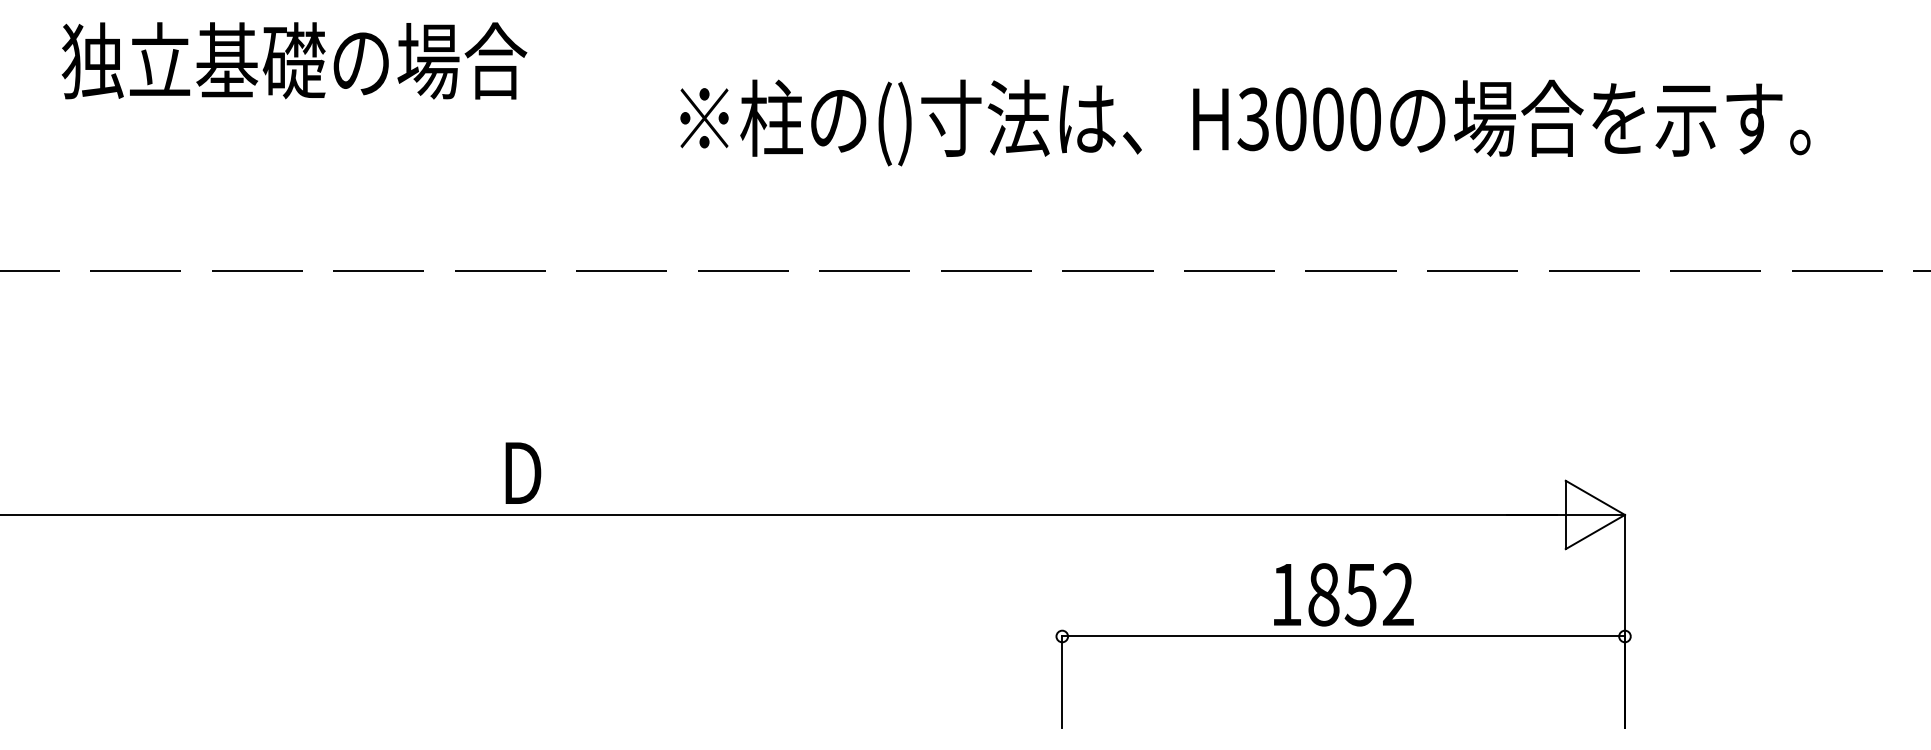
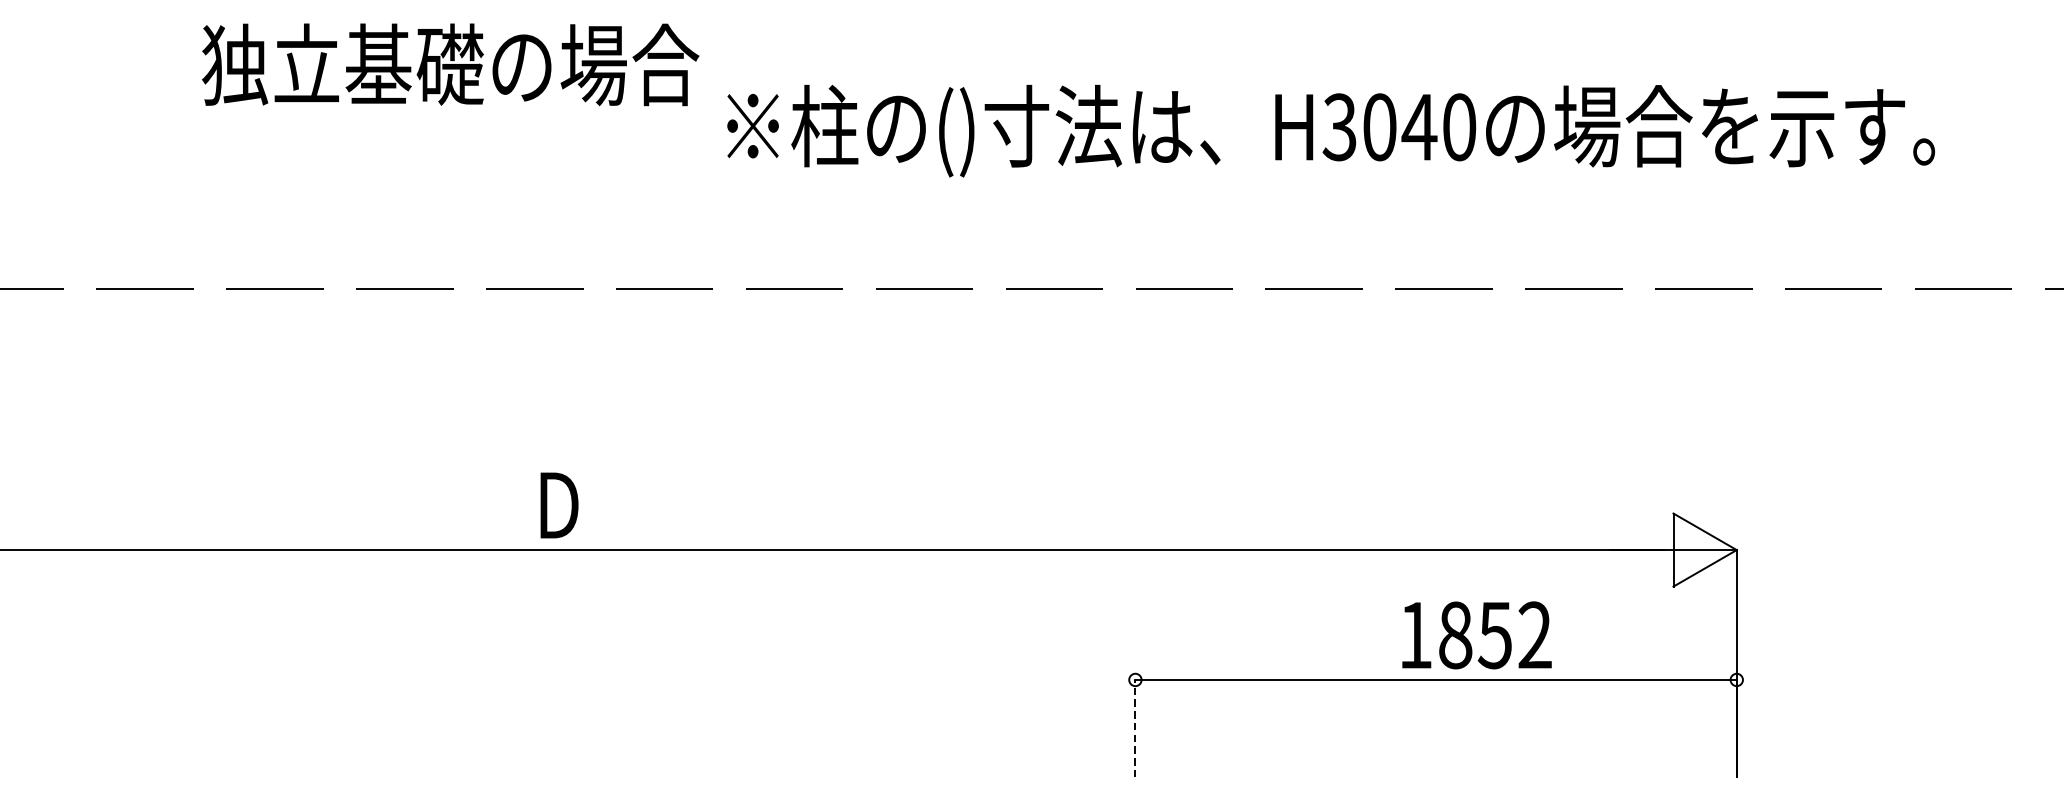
text: (294, 60) -> (450, 64), moved
text: (1327, 119) -> (1418, 127), H3000 -> H3040
text: (1343, 594) -> (1476, 635), moved
line: (1062, 681) -> (1135, 728), solid -> dashed

